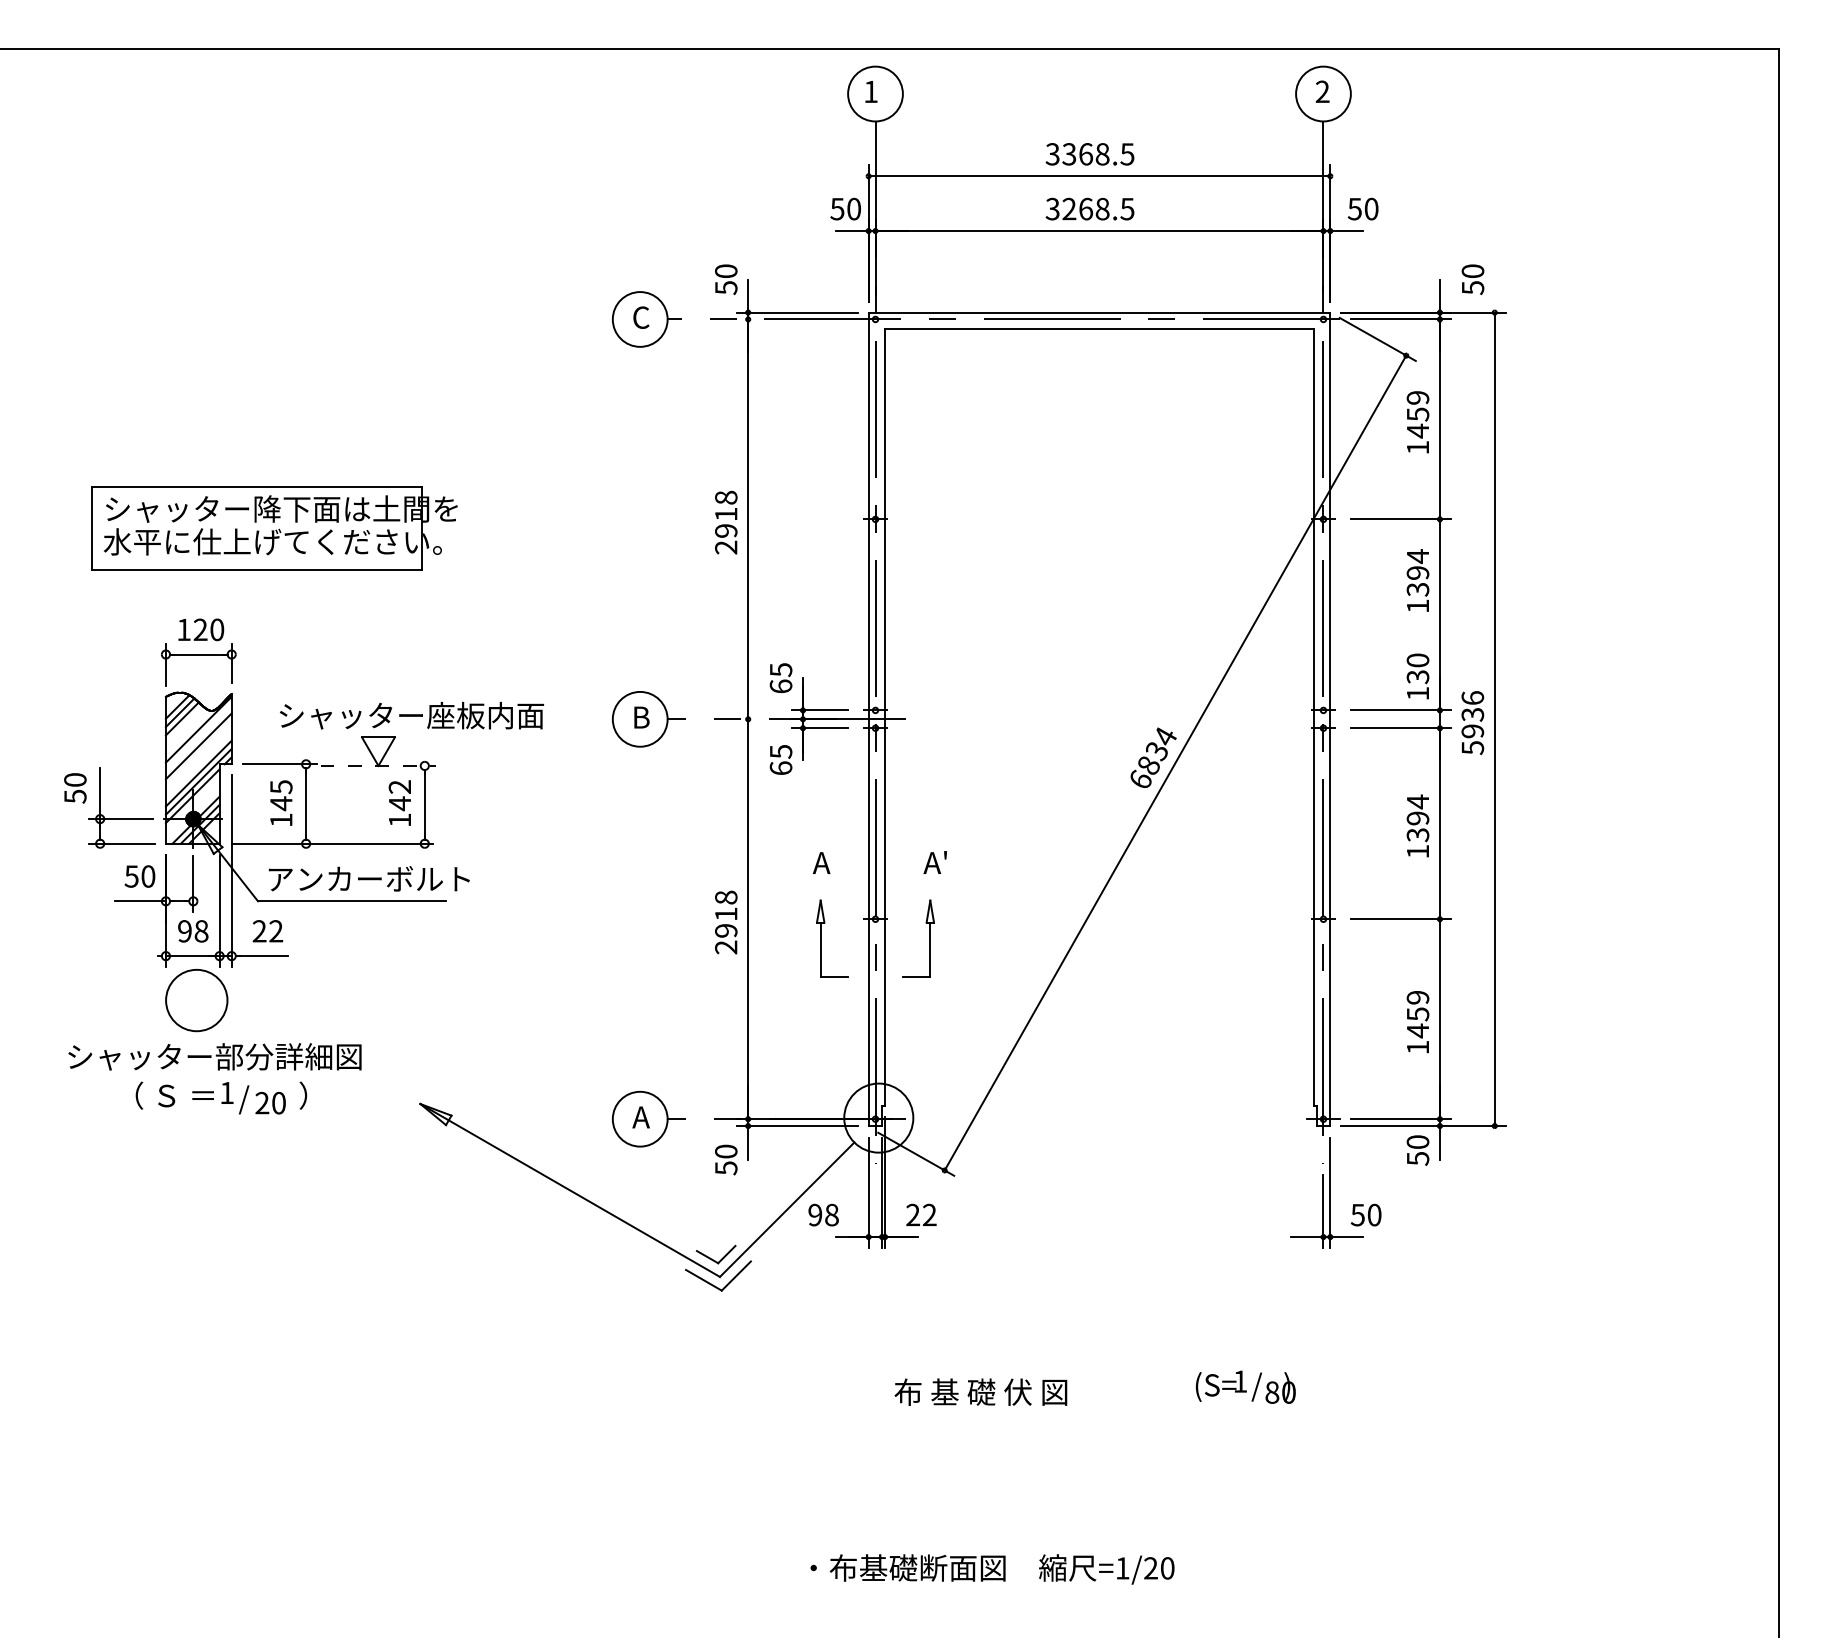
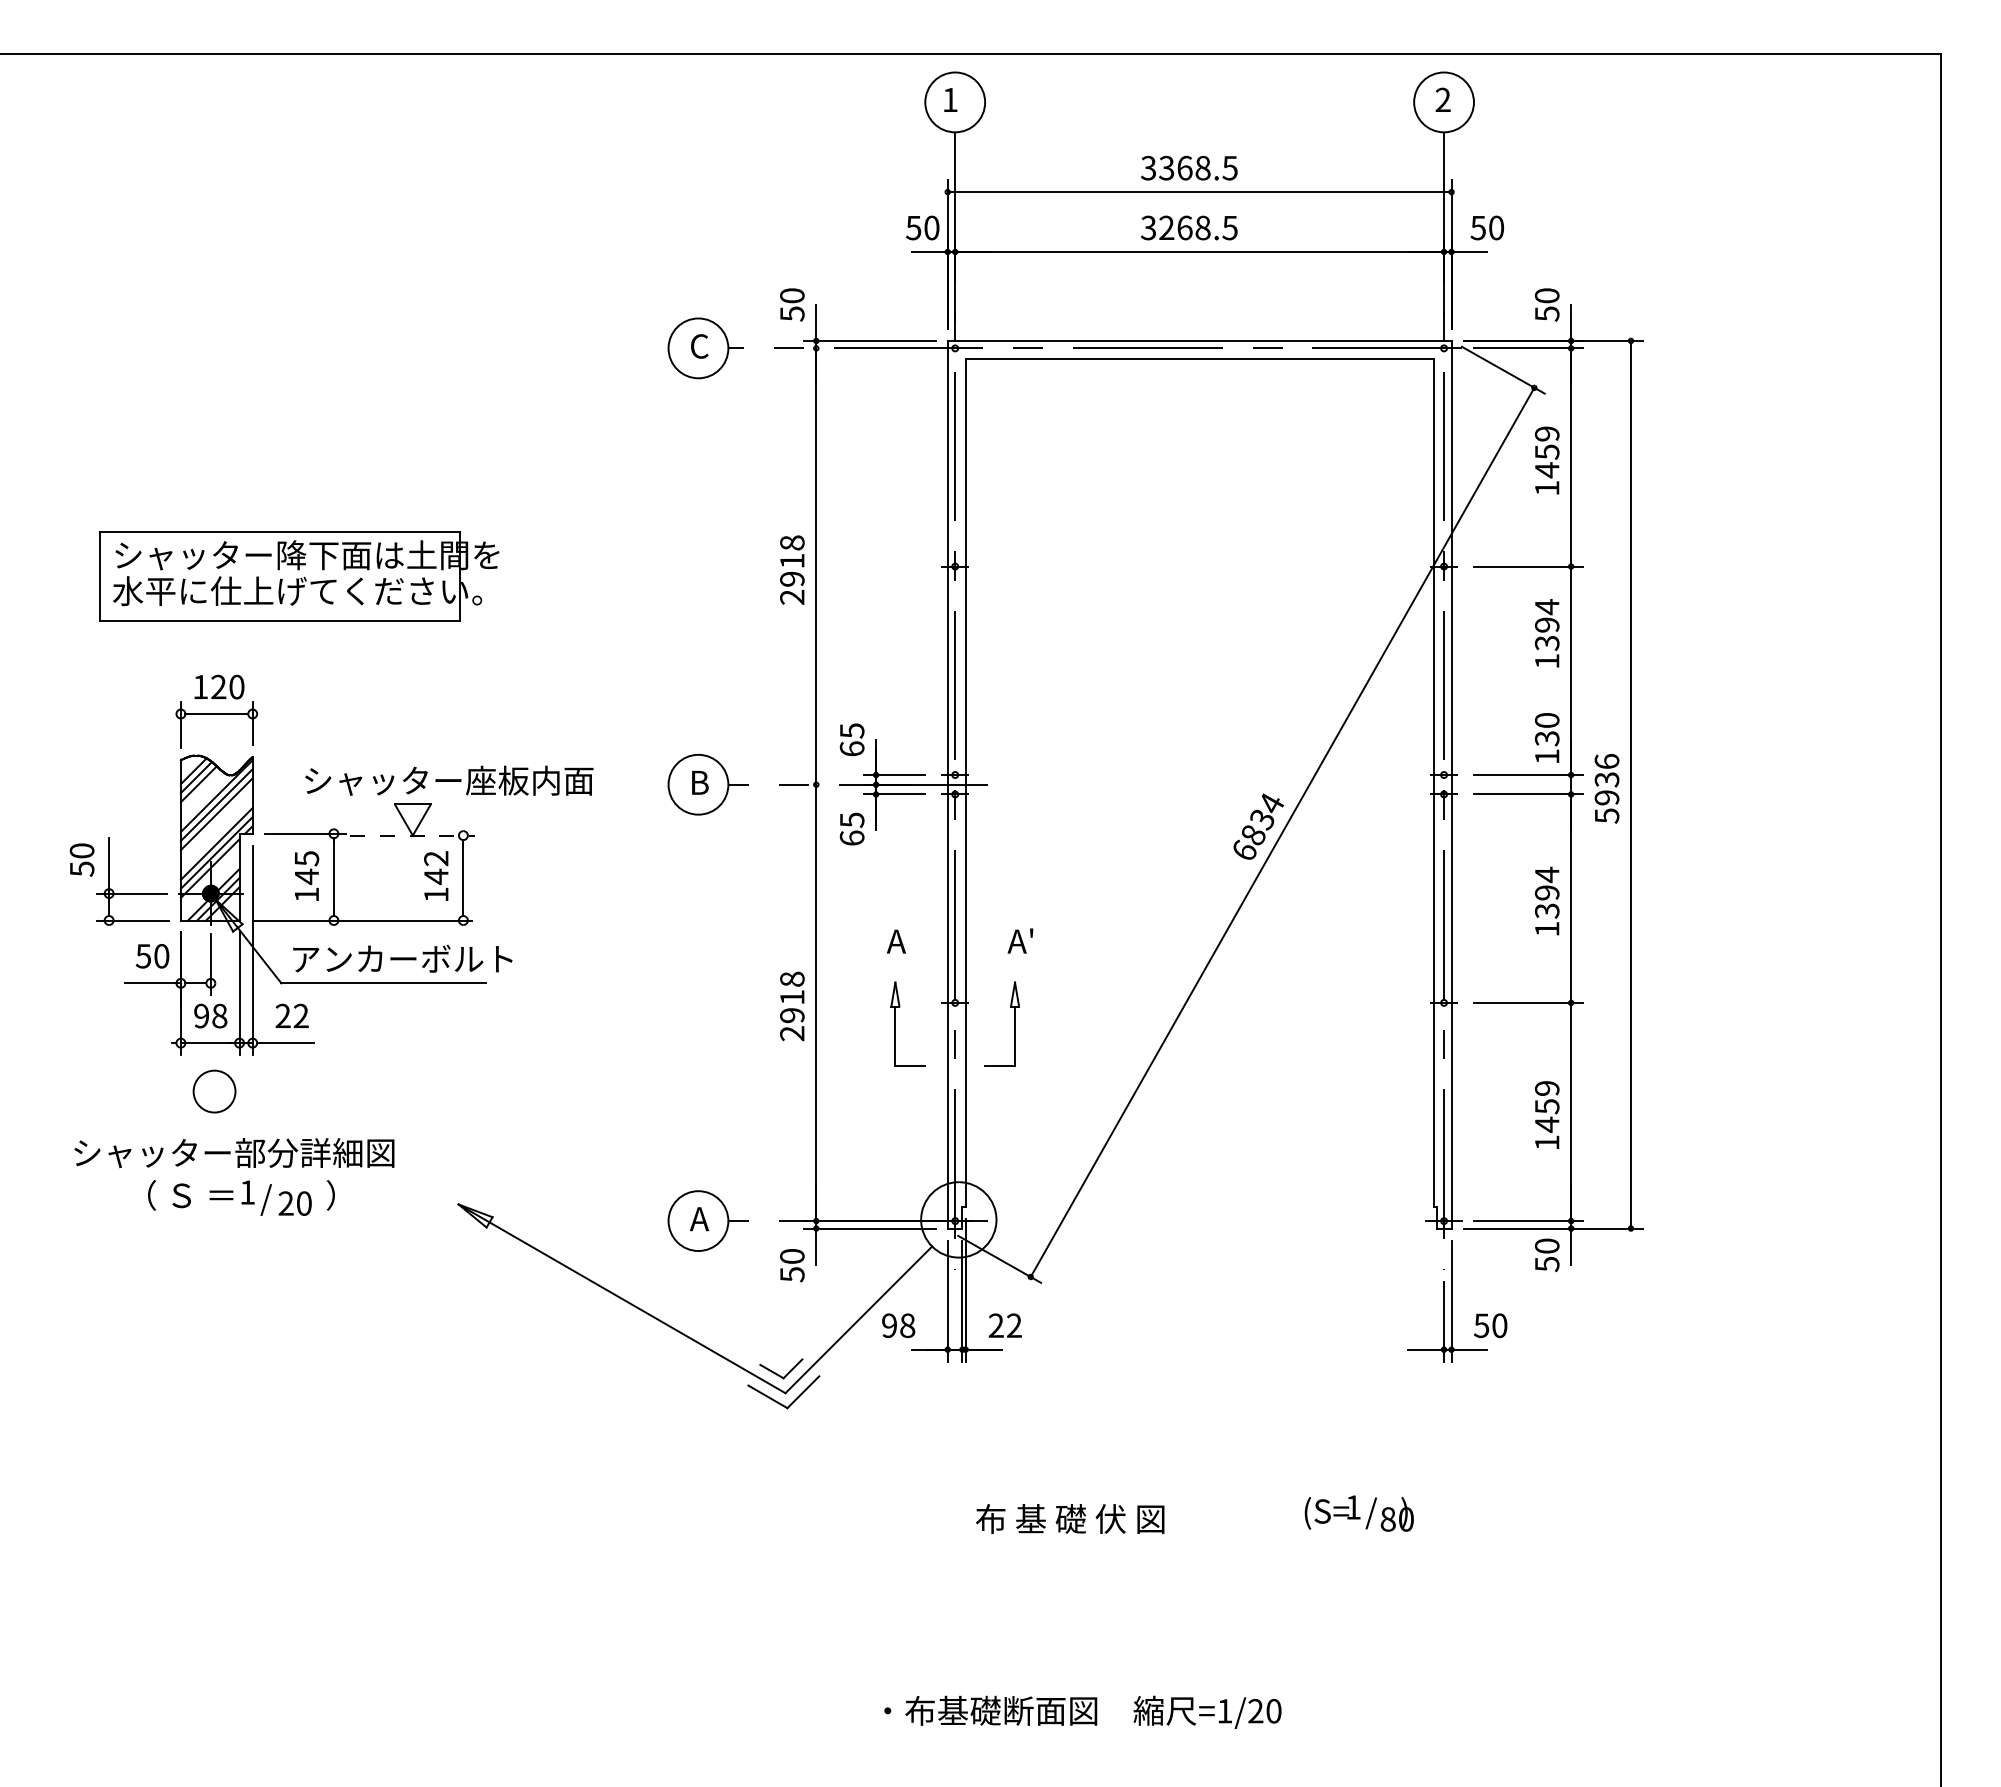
text: (1472, 279) -> (1546, 304), moved
line: (198, 737) -> (216, 804), added
circle: (196, 1000) -> (214, 1091), size x0.62

